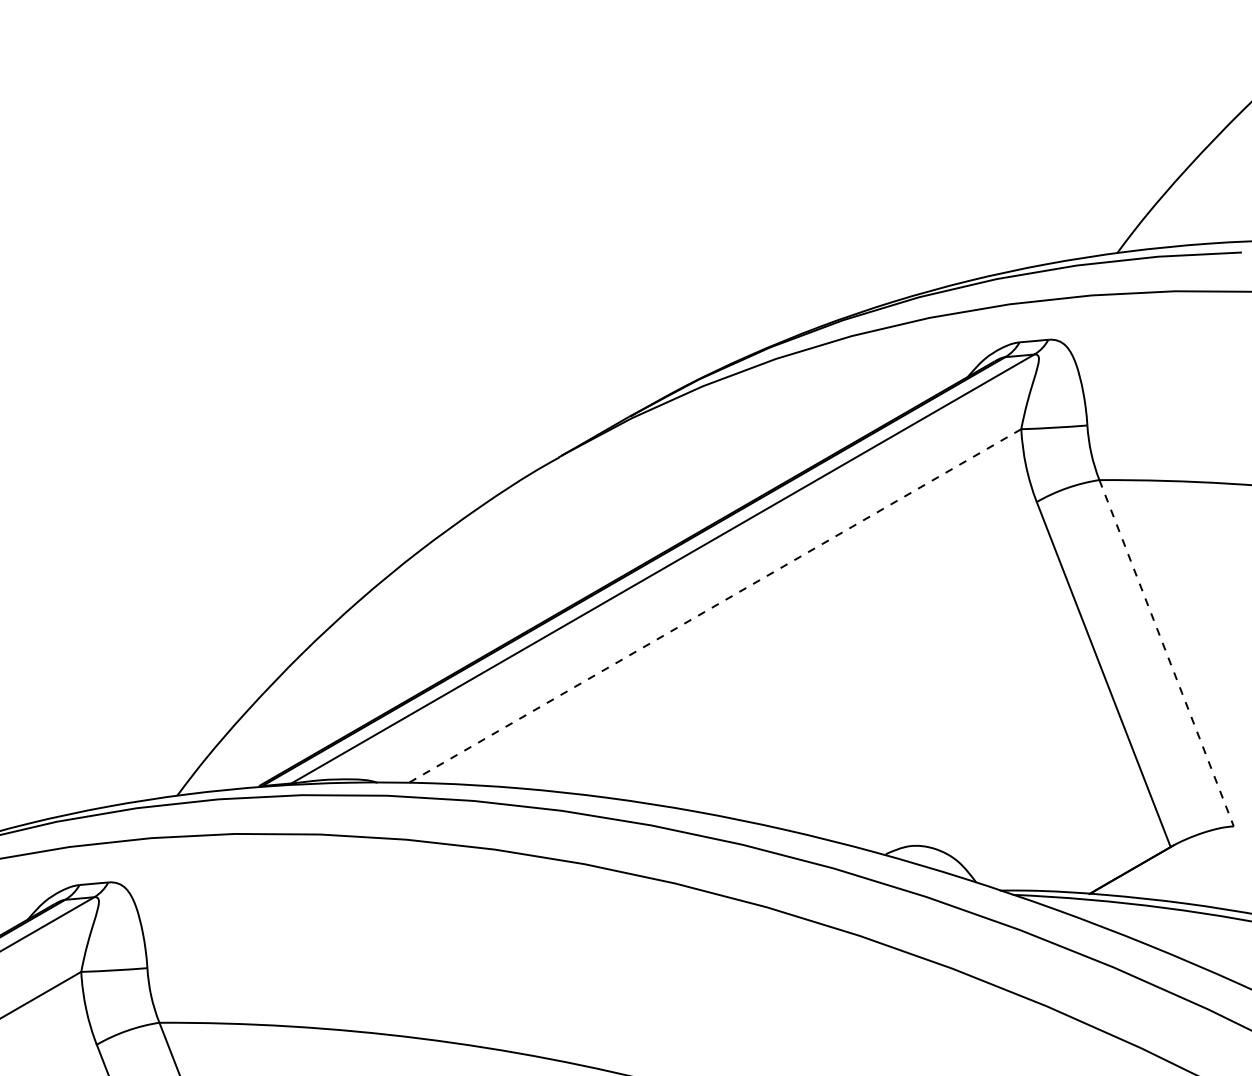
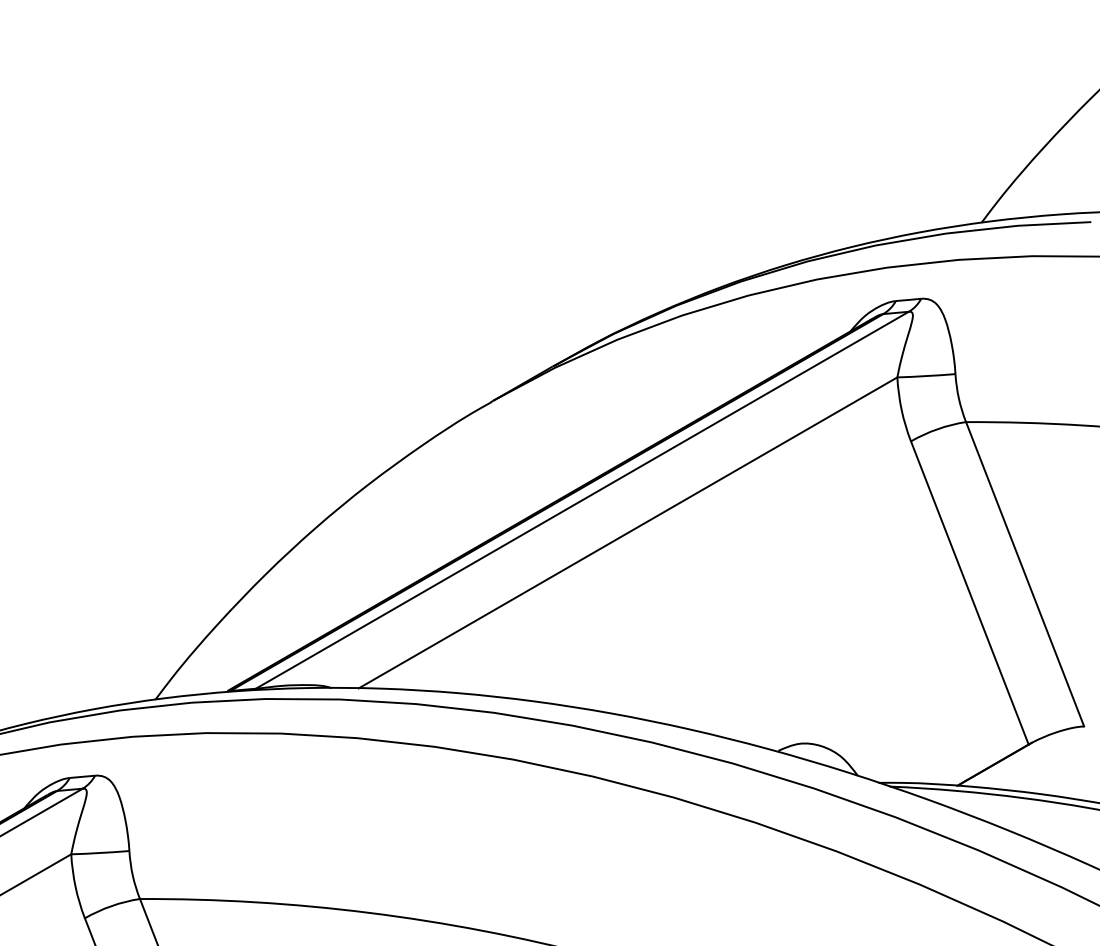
line: (714, 606) -> (627, 533), dashed -> solid
line: (1167, 653) -> (1025, 574), dashed -> solid

